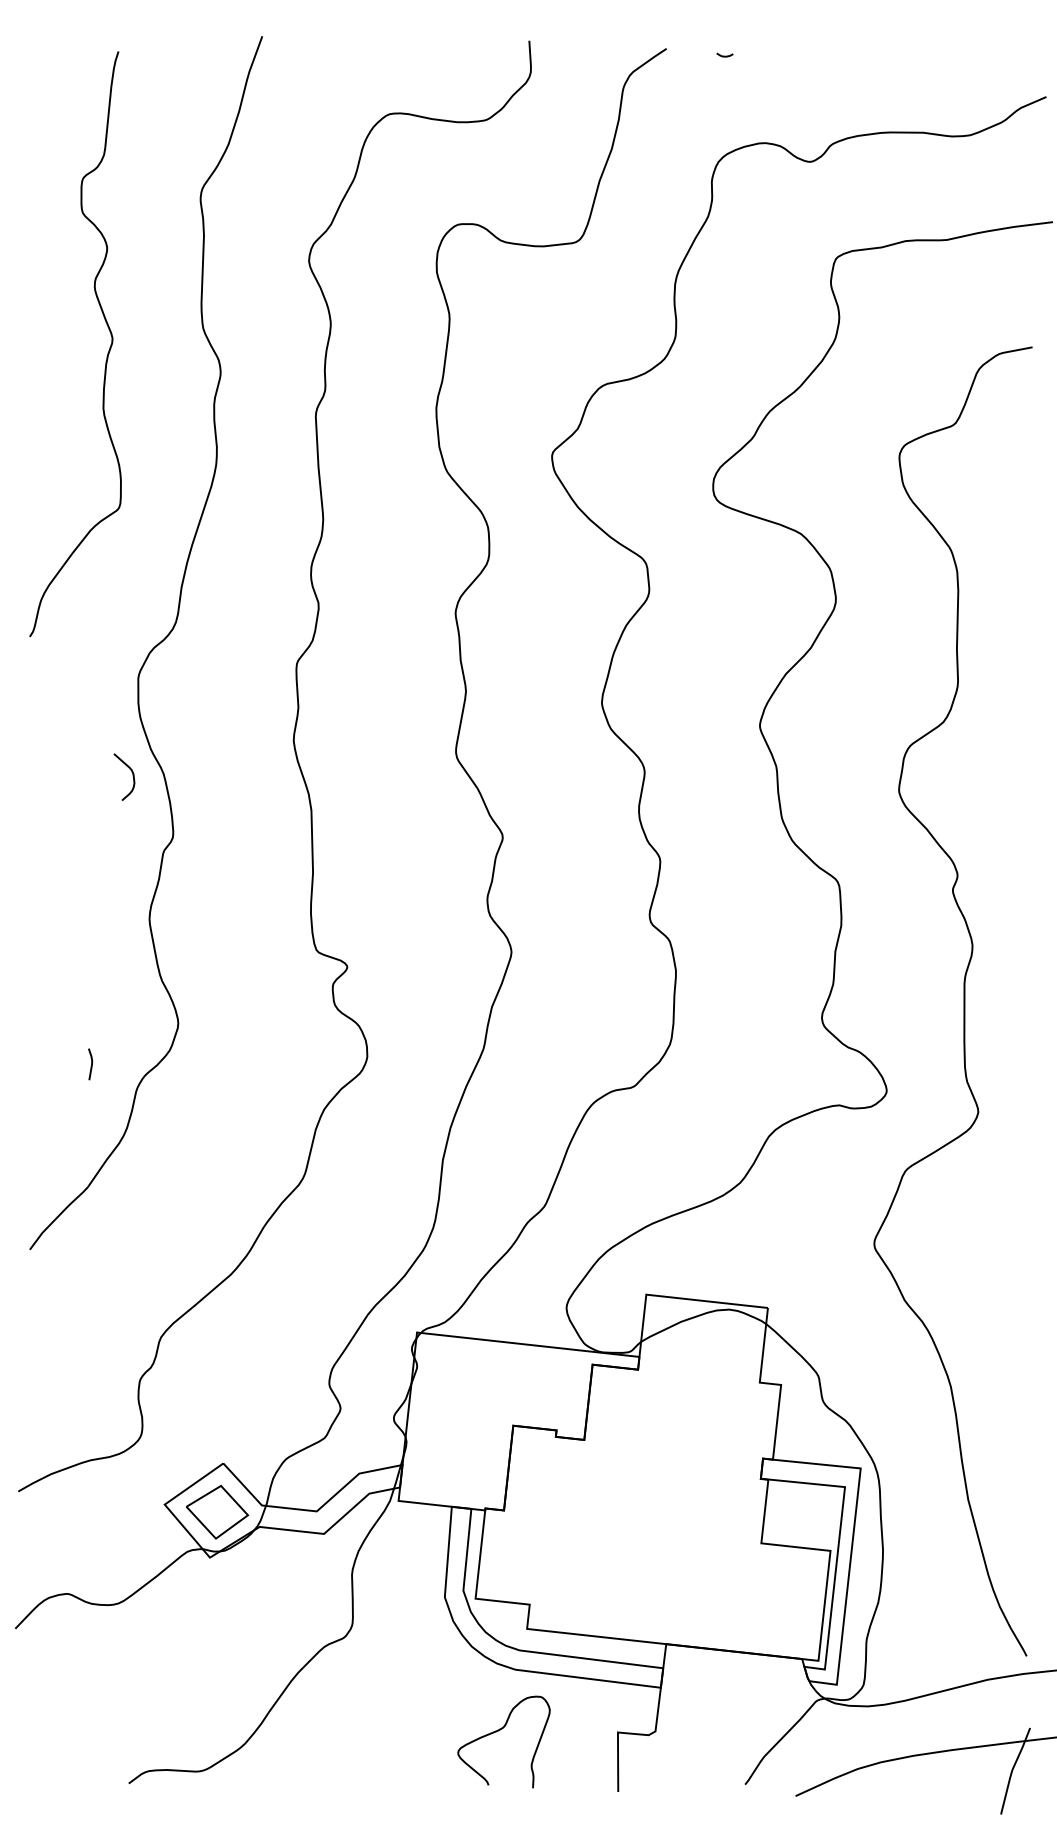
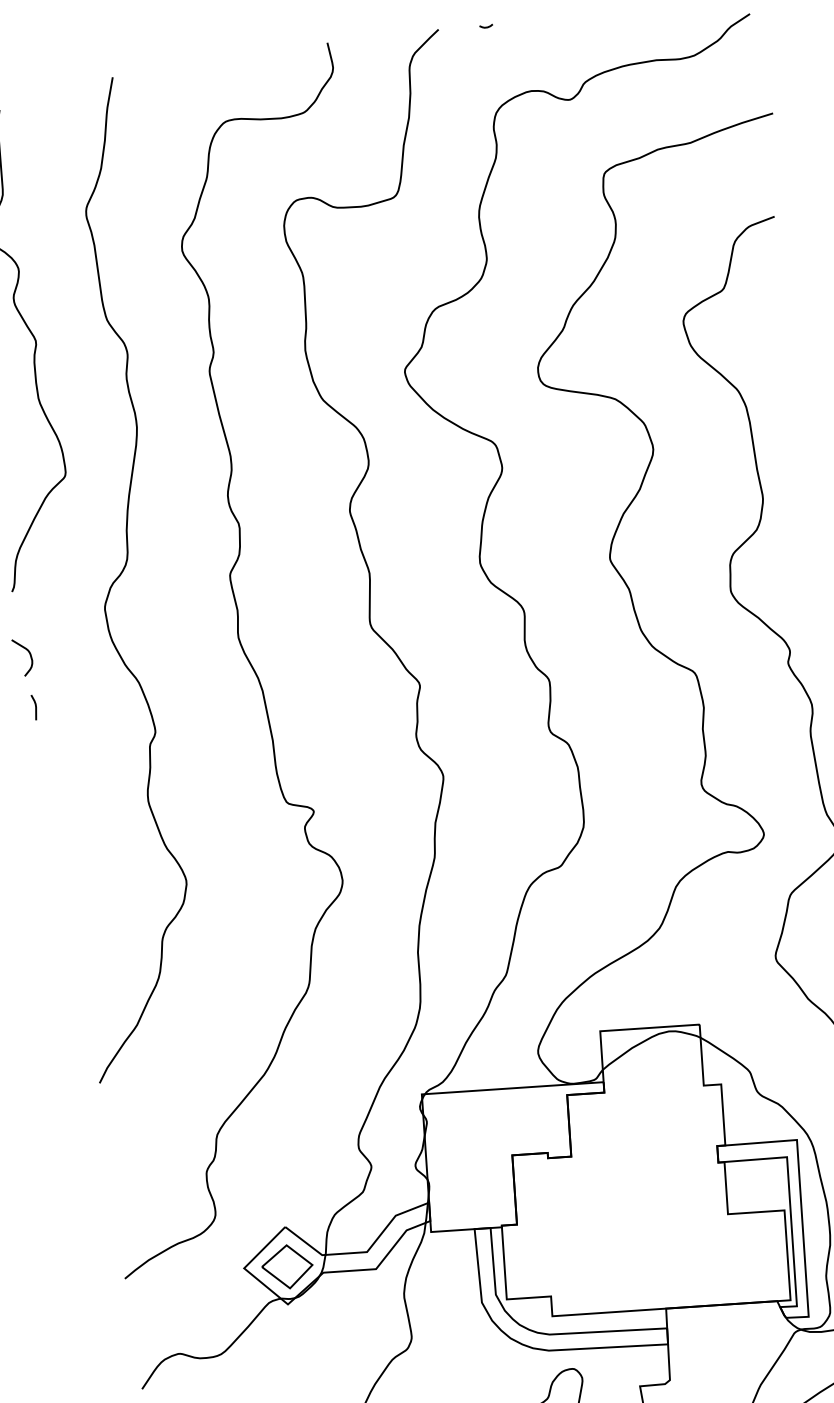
curve: (132, 776) -> (29, 655), moved
line: (91, 1064) -> (35, 707), moved

